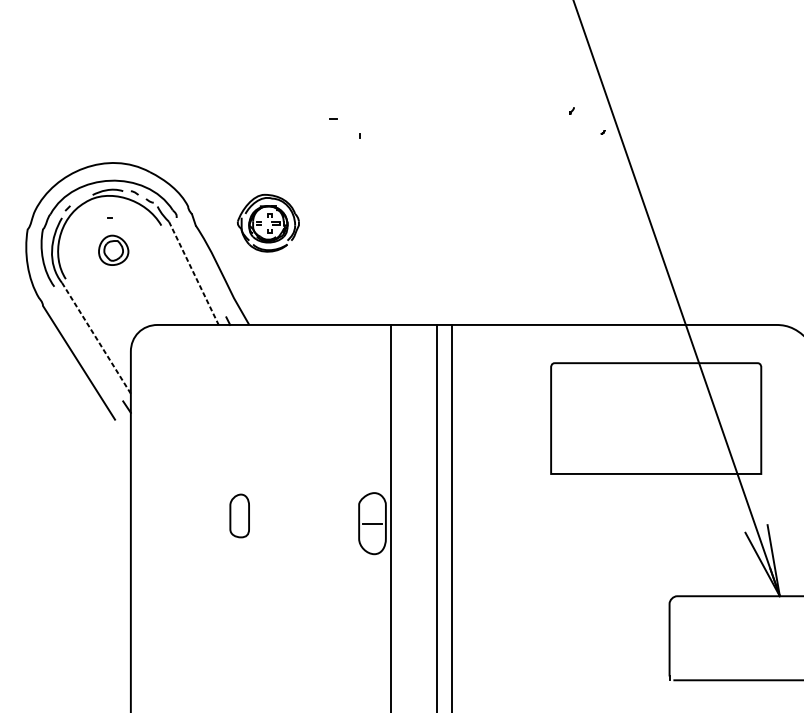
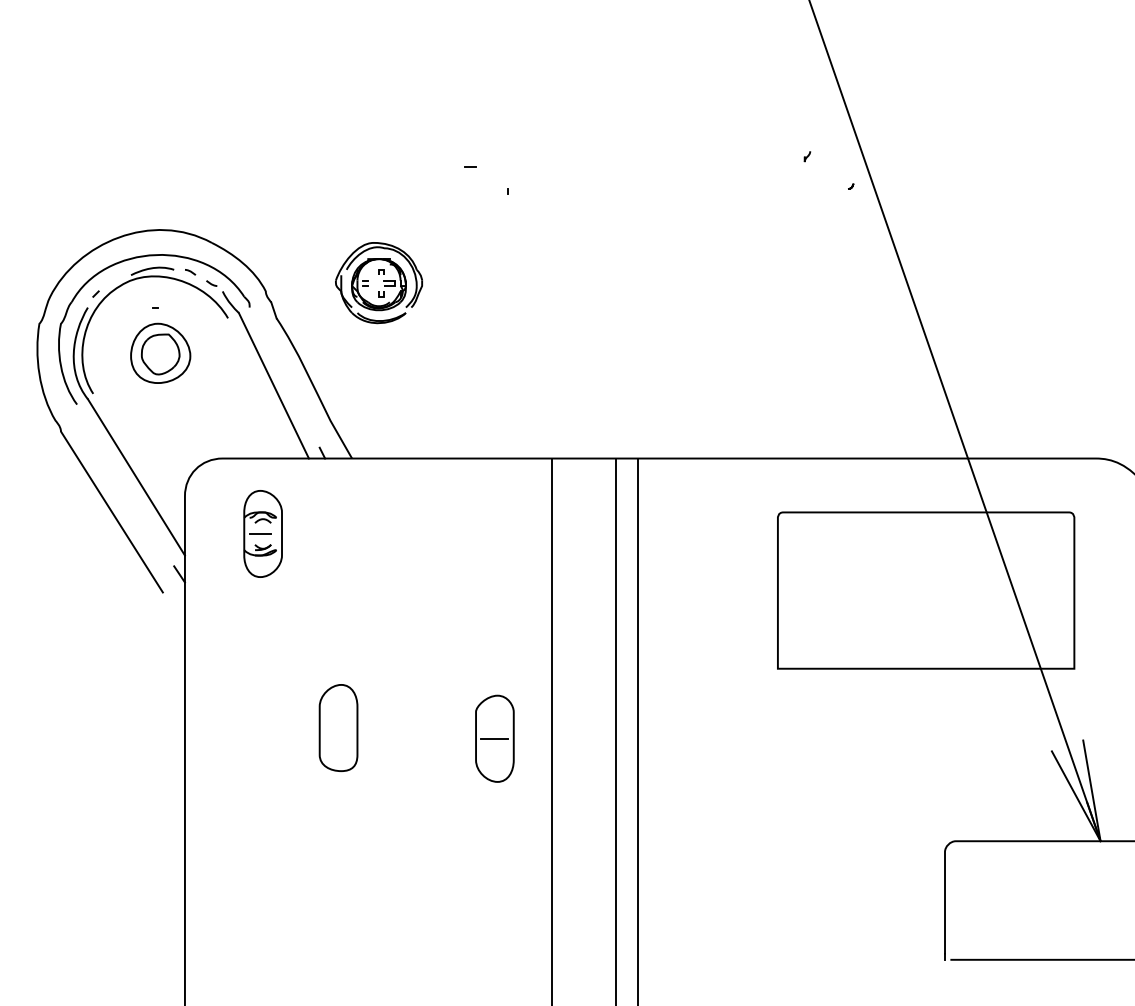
part: (268, 223) -> (378, 283), moved
part: (113, 249) -> (160, 352), size x1.43
line: (193, 273) -> (273, 385), dashed -> solid
line: (96, 338) -> (136, 477), dashed -> solid
part: (185, 378) -> (262, 533), added
part: (239, 515) -> (338, 727), size x1.43
part: (372, 523) -> (494, 738), moved

